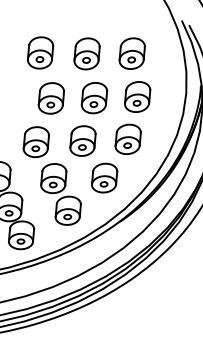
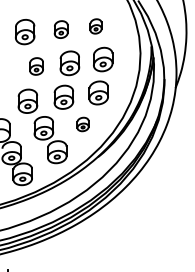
part: (87, 53) -> (61, 29), size x0.7
part: (131, 53) -> (95, 26), size x0.6
part: (51, 98) -> (36, 66), size x0.7
part: (103, 178) -> (82, 124), size x0.6

